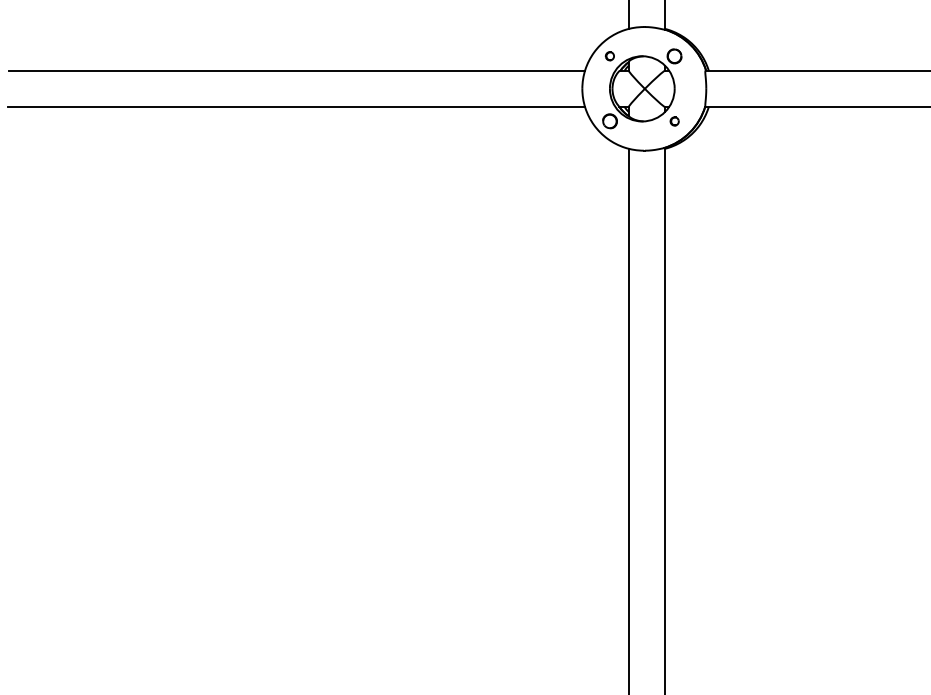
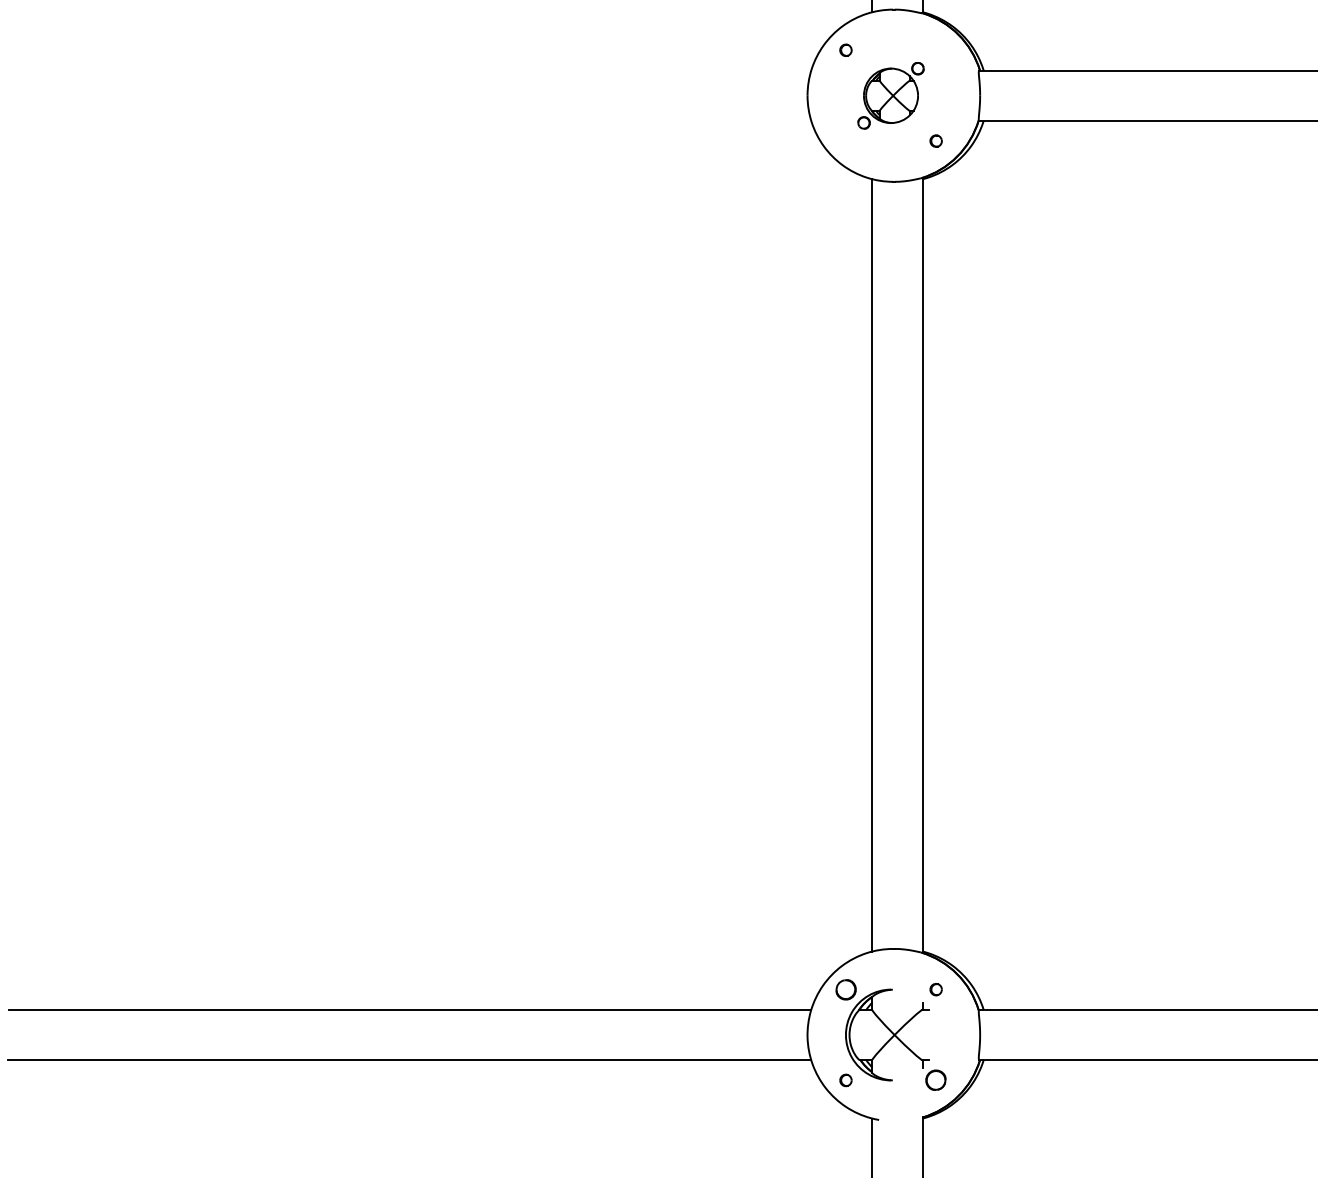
line: (296, 70) -> (409, 70), removed
part: (641, 88) -> (890, 95), size x0.6
line: (296, 106) -> (409, 120), removed

